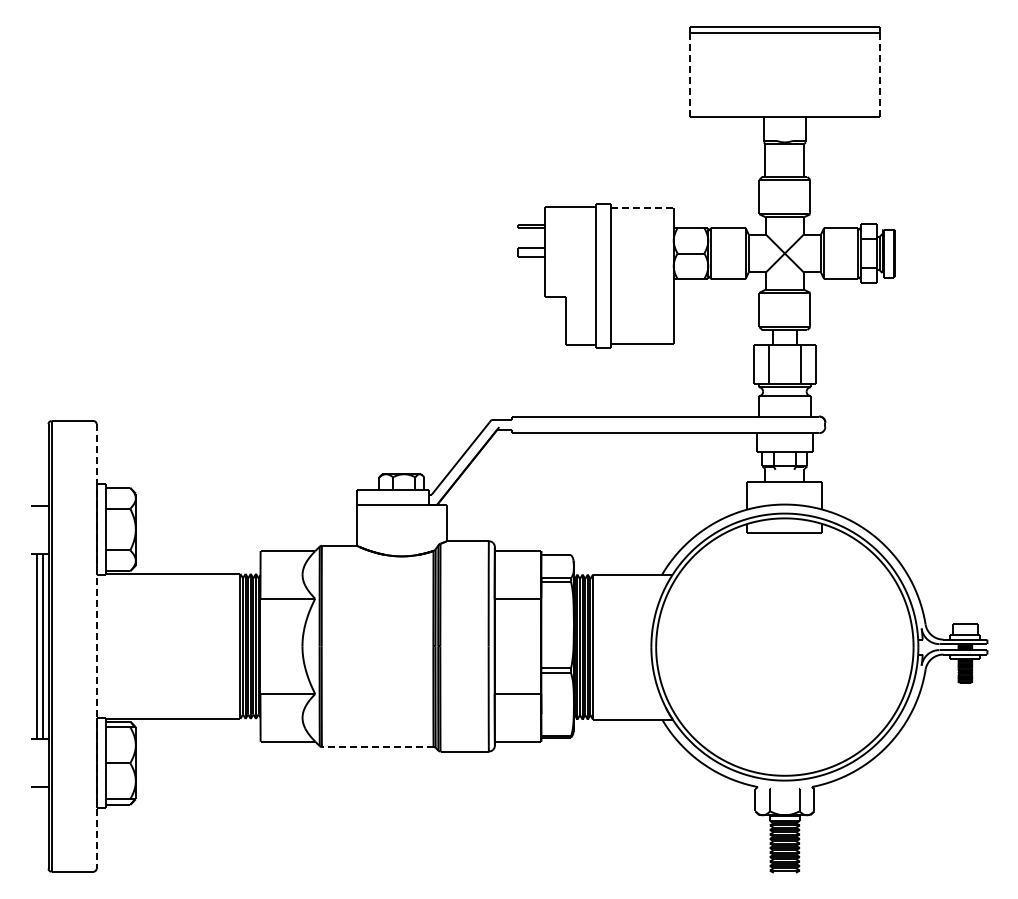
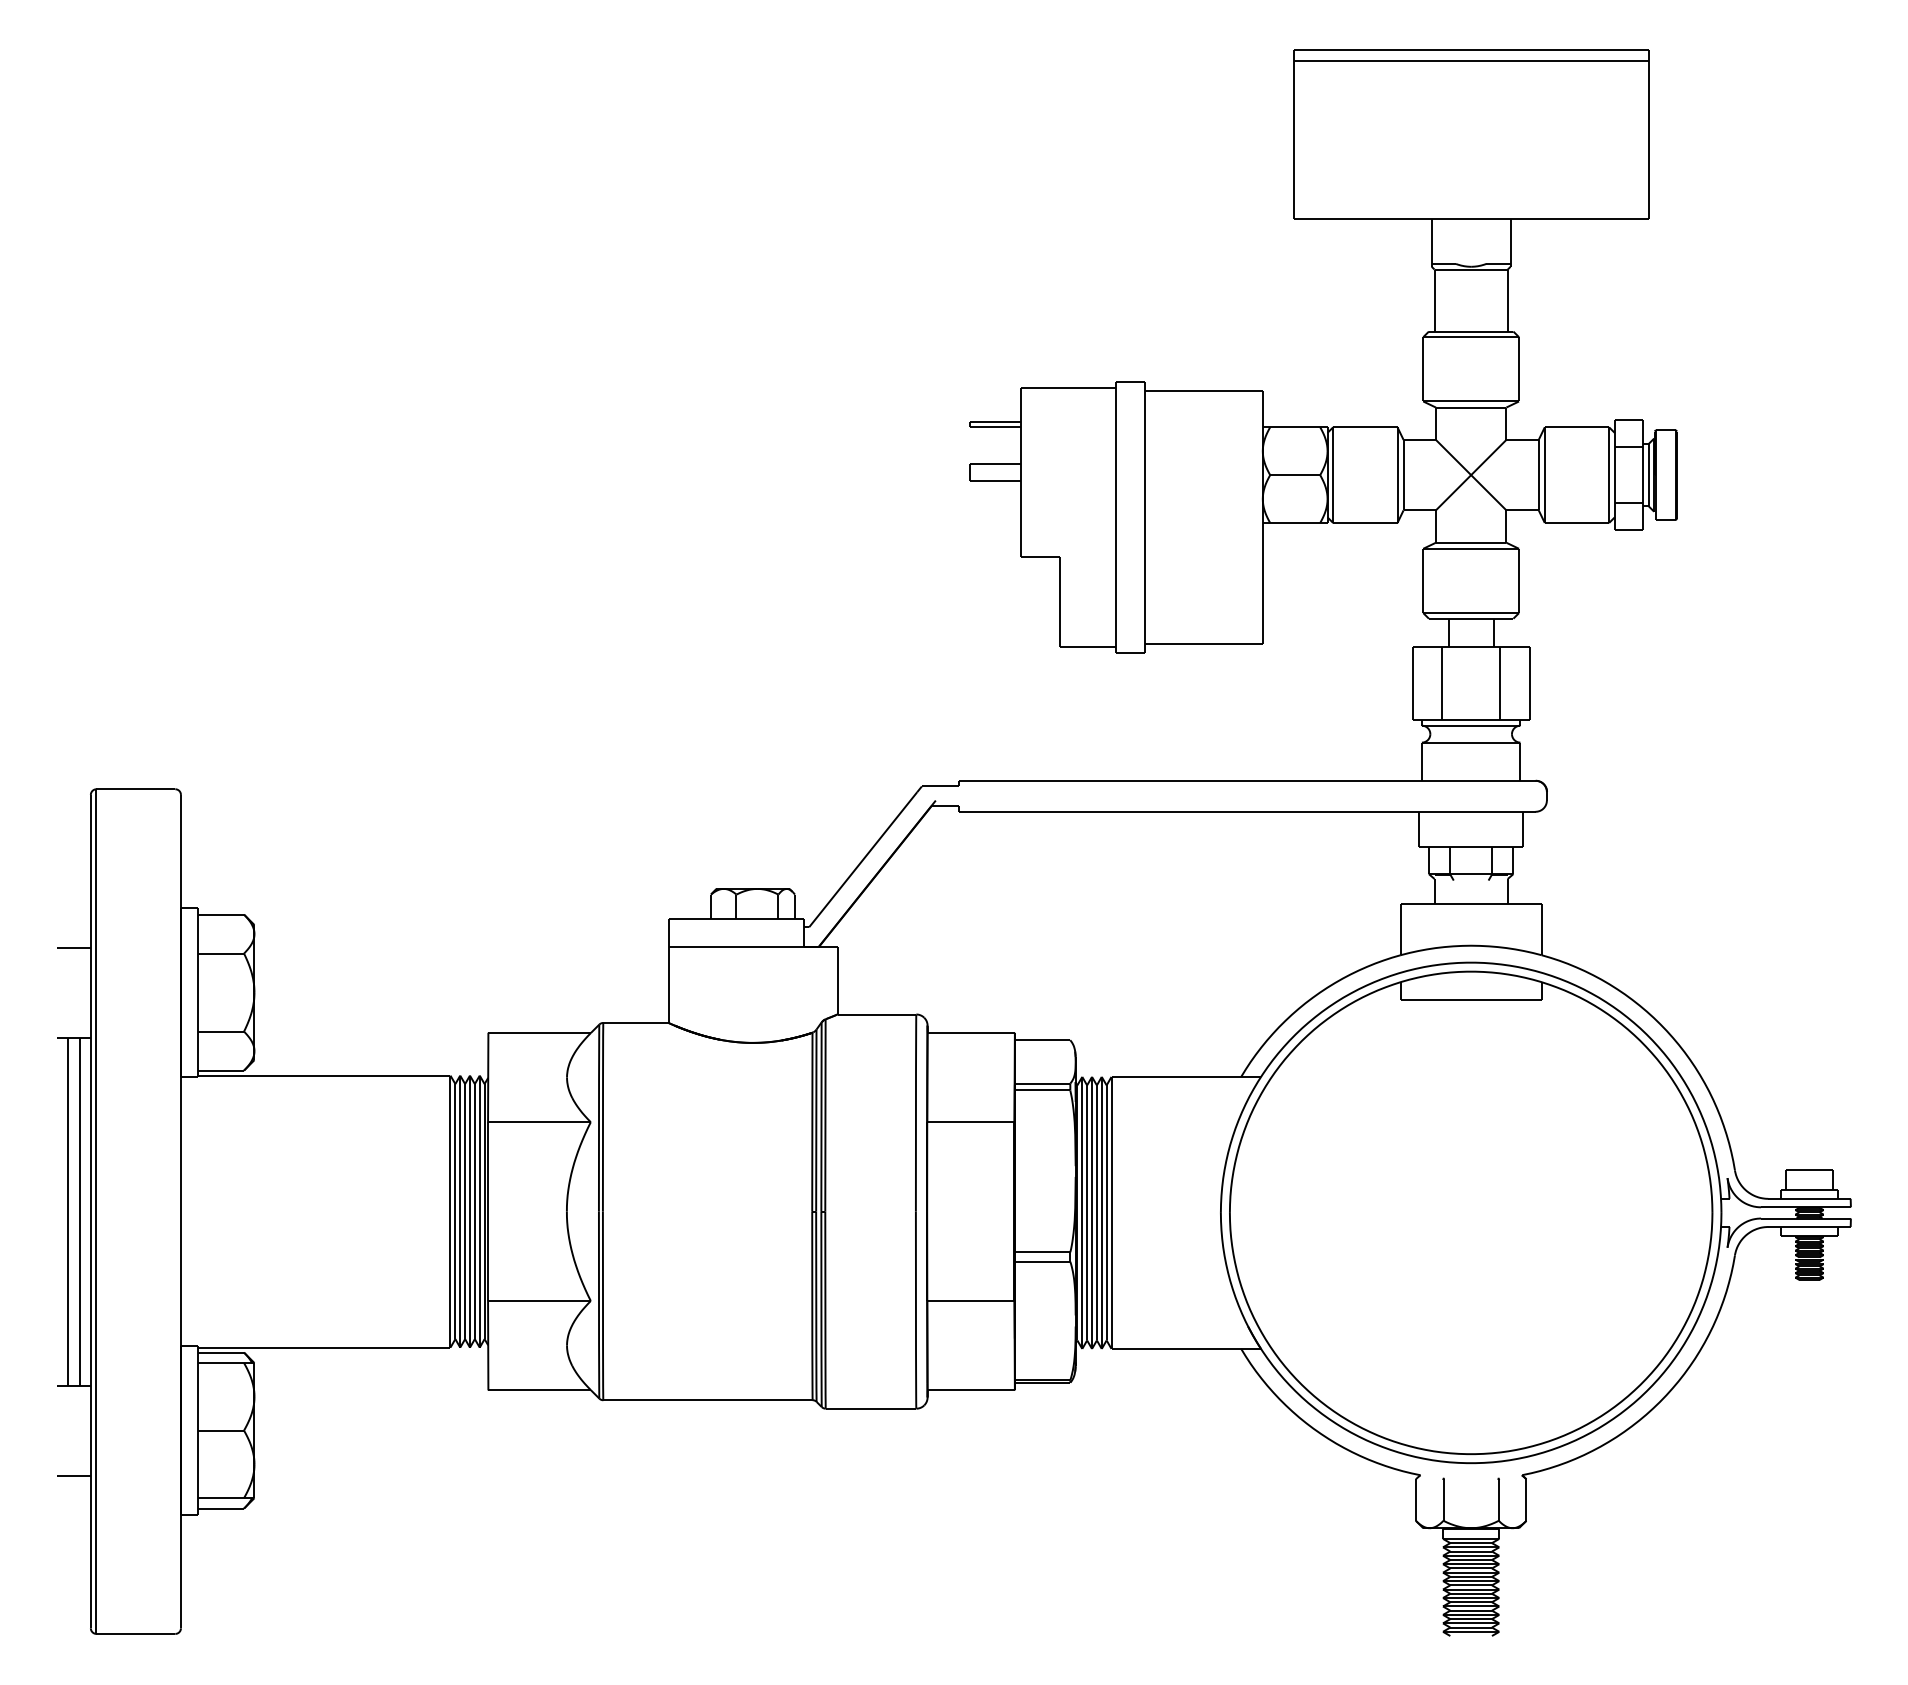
line: (690, 74) -> (1294, 139), dashed -> solid
line: (879, 75) -> (1648, 141), dashed -> solid
line: (642, 208) -> (1204, 390), dashed -> solid
line: (96, 646) -> (180, 1211), dashed -> solid
line: (377, 747) -> (707, 1401), dashed -> solid

